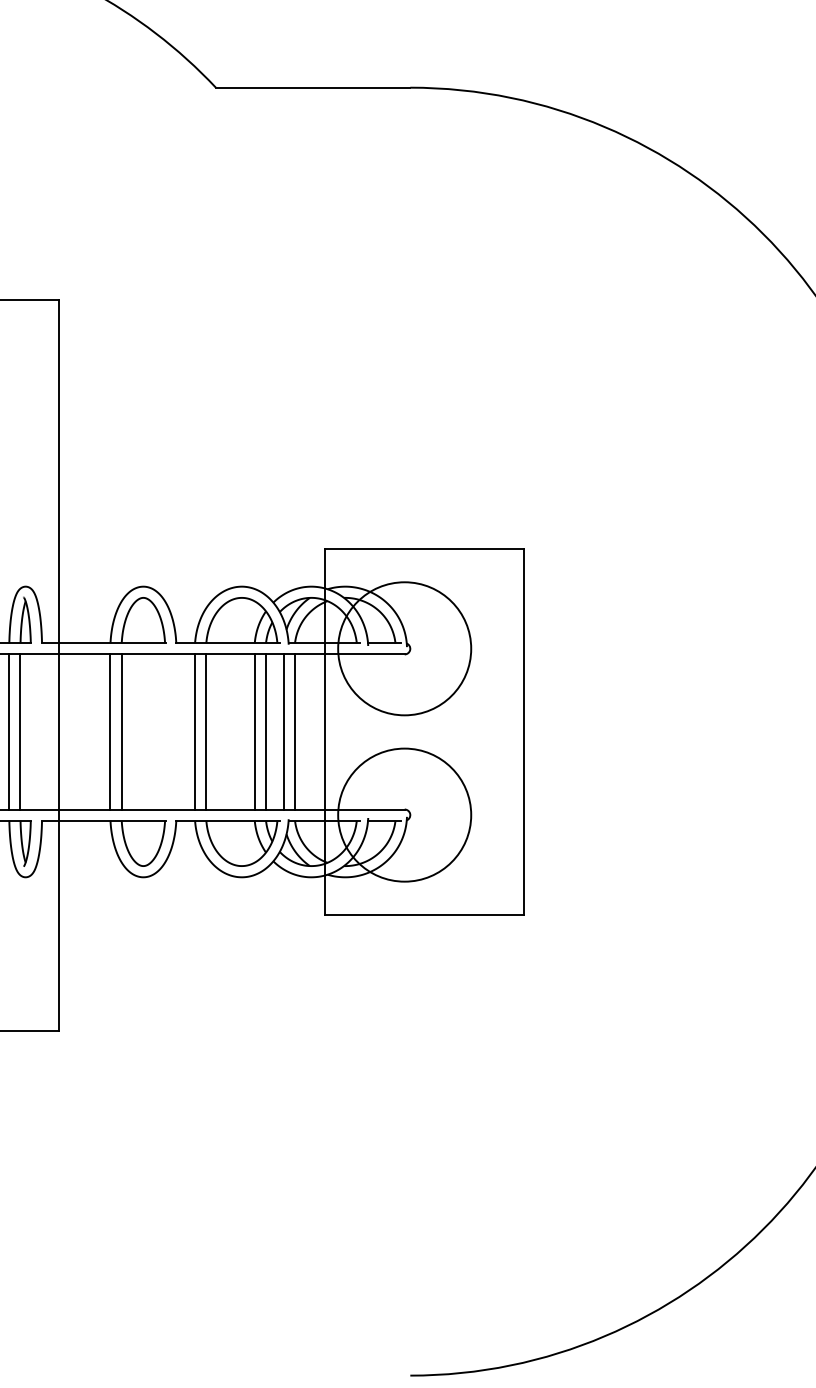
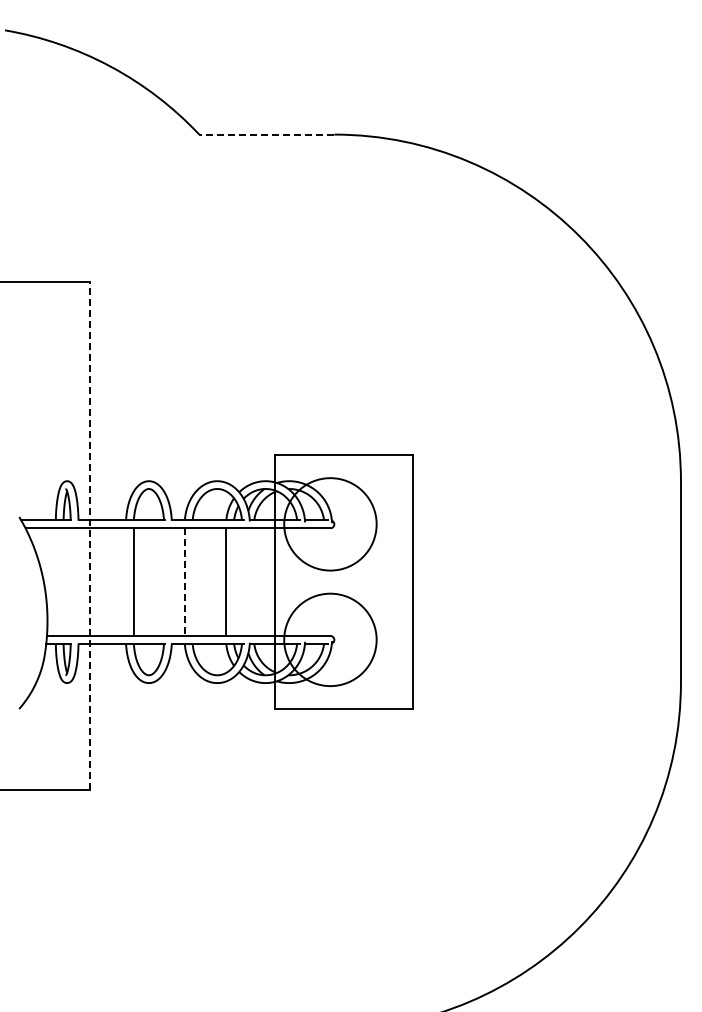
line: (312, 87) -> (266, 134), solid -> dashed
line: (59, 664) -> (90, 535), solid -> dashed
line: (8, 732) -> (55, 582), removed
line: (20, 732) -> (63, 582), removed
line: (111, 732) -> (126, 582), removed
line: (194, 732) -> (184, 582), solid -> dashed
line: (206, 732) -> (192, 582), removed
line: (265, 732) -> (233, 582), removed
line: (283, 732) -> (246, 582), removed
line: (295, 732) -> (254, 582), removed

